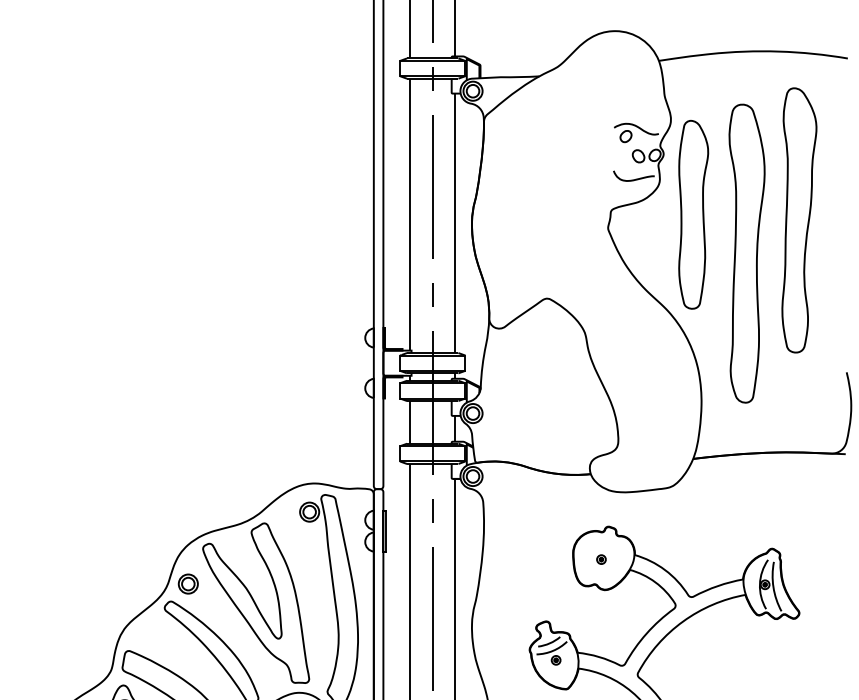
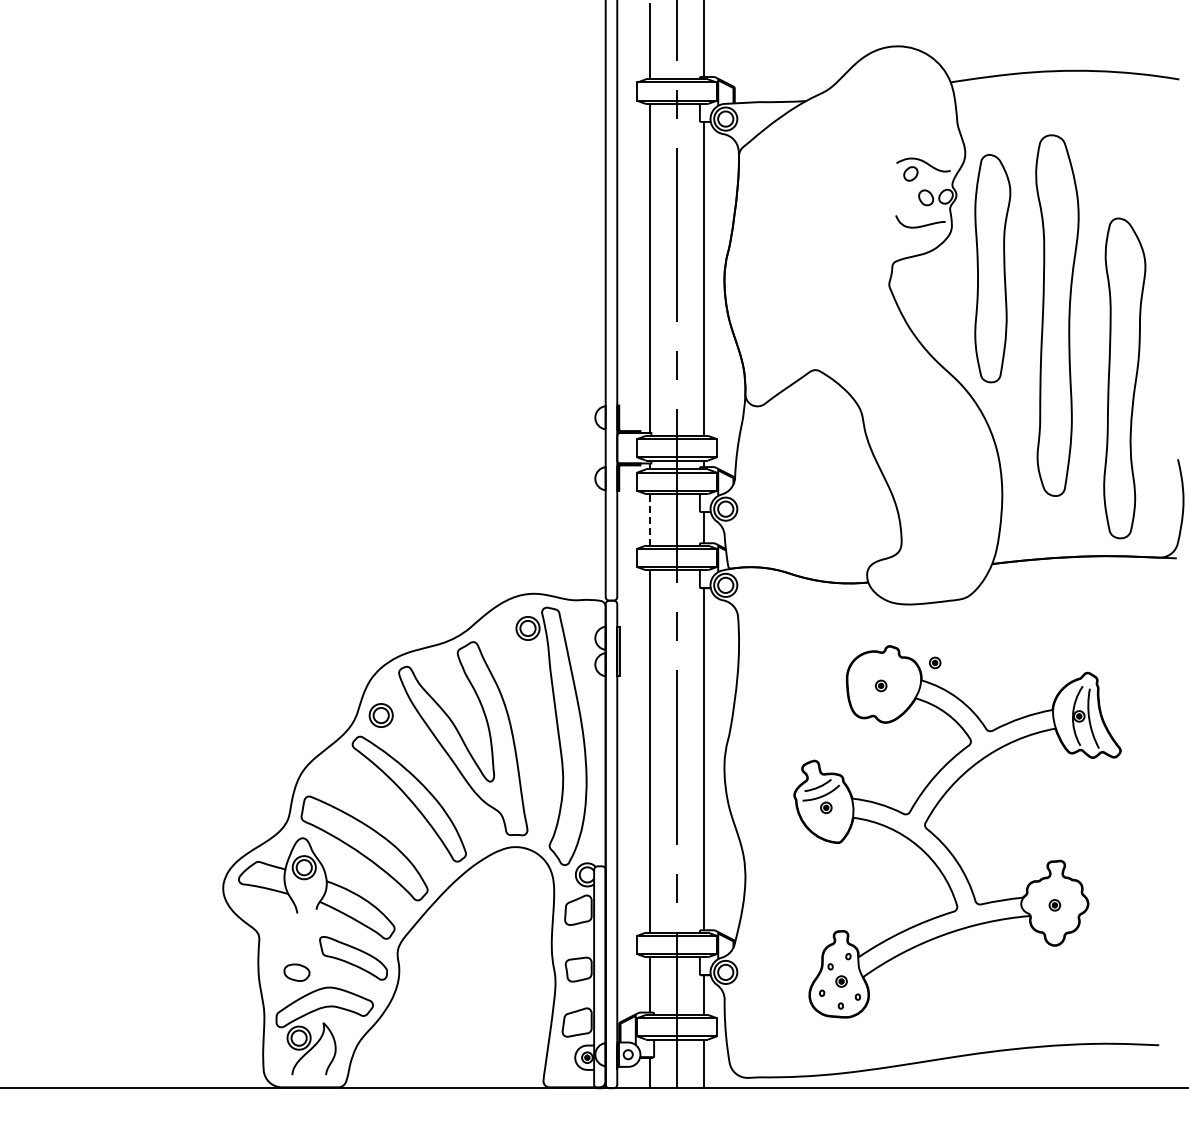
part: (799, 220) -> (1124, 378), moved
line: (410, 422) -> (649, 519), solid -> dashed
part: (646, 540) -> (935, 662), added

